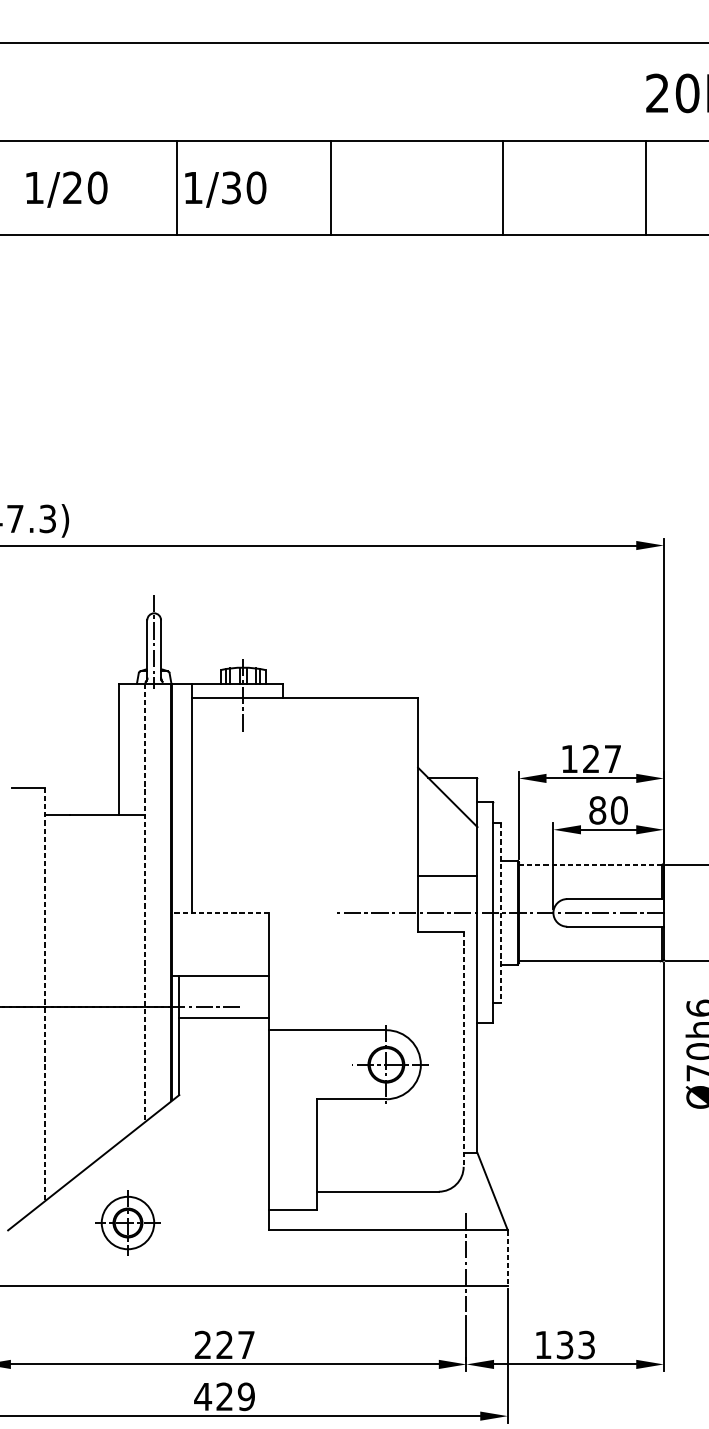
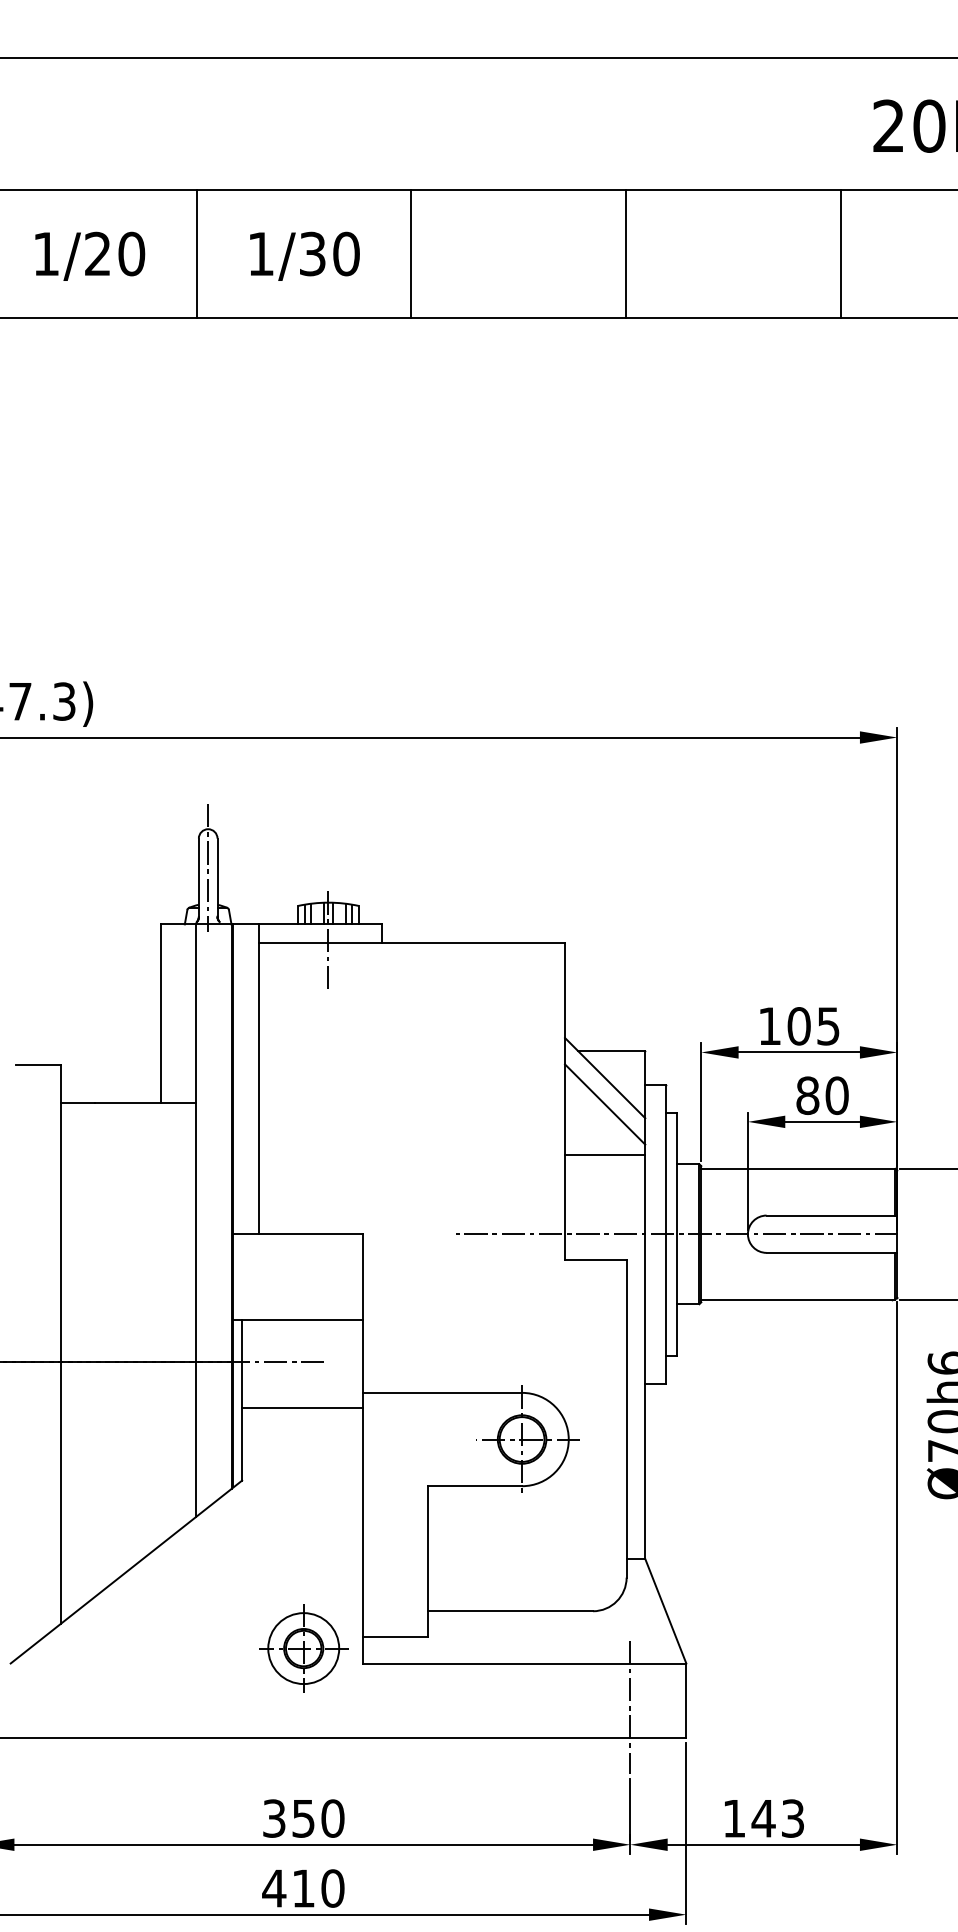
line: (177, 187) -> (196, 253), moved
line: (331, 187) -> (411, 253), moved
line: (503, 187) -> (626, 253), moved
line: (645, 187) -> (840, 253), moved
text: (601, 759) -> (813, 1026), 127 -> 105
line: (448, 816) -> (605, 1104), added
line: (590, 864) -> (797, 1168), dashed -> solid
line: (448, 875) -> (605, 1154), moved
line: (145, 903) -> (196, 1221), dashed -> solid
line: (220, 913) -> (297, 1234), dashed -> solid
line: (501, 913) -> (677, 1234), dashed -> solid
line: (44, 995) -> (60, 1345), dashed -> solid
line: (223, 1017) -> (302, 1407), moved
line: (463, 1049) -> (626, 1419), dashed -> solid
part: (127, 1222) -> (303, 1648), moved
line: (507, 1258) -> (686, 1701), dashed -> solid
text: (224, 1345) -> (303, 1818), 227 -> 350
text: (564, 1345) -> (763, 1818), 133 -> 143
text: (235, 1396) -> (318, 1888), 429 -> 410

